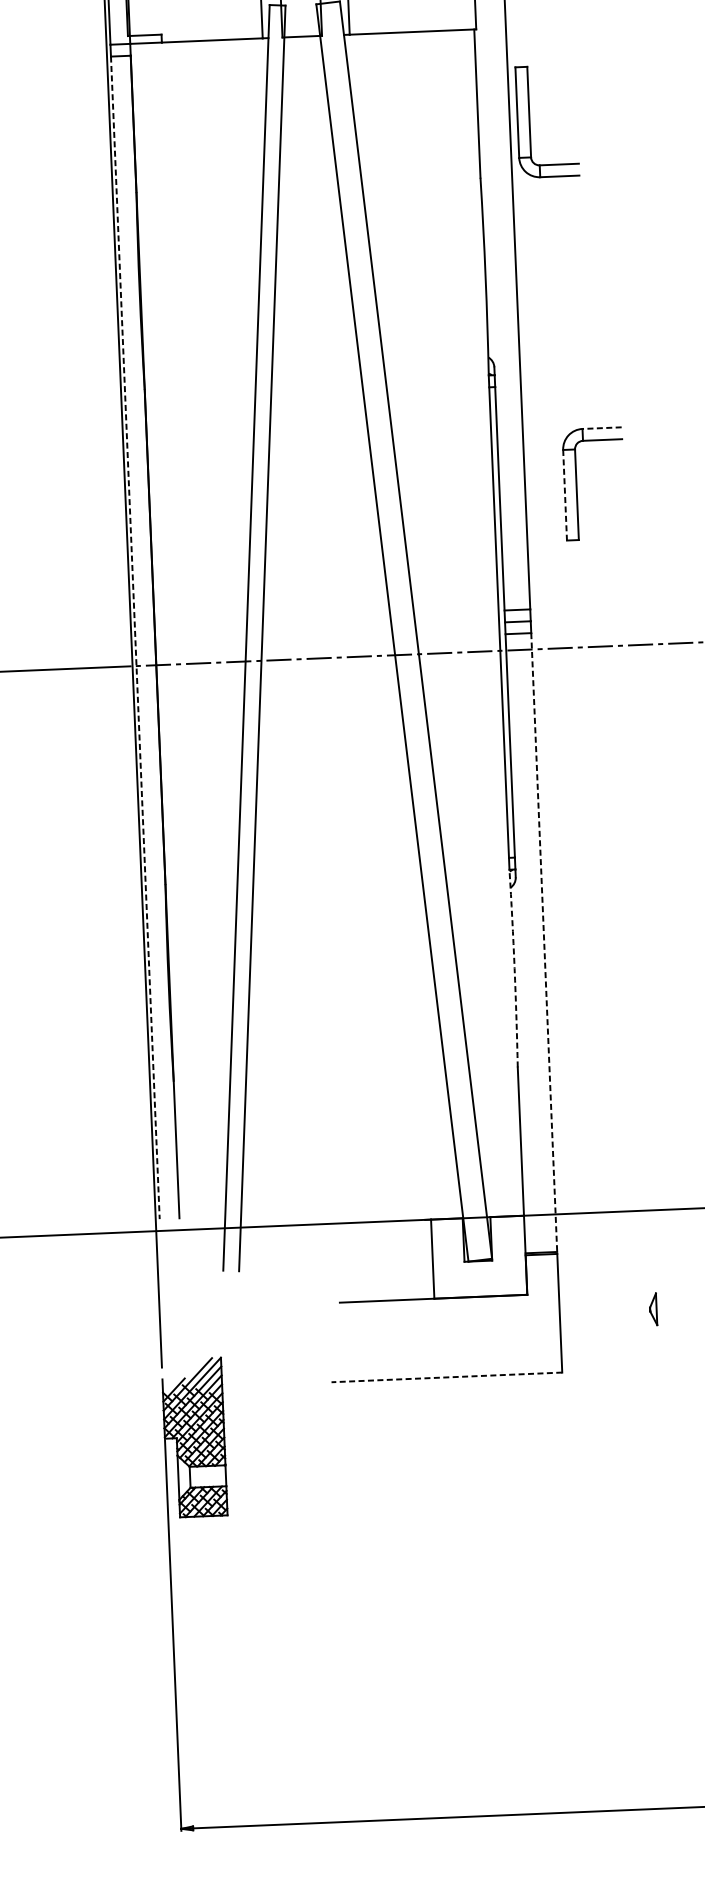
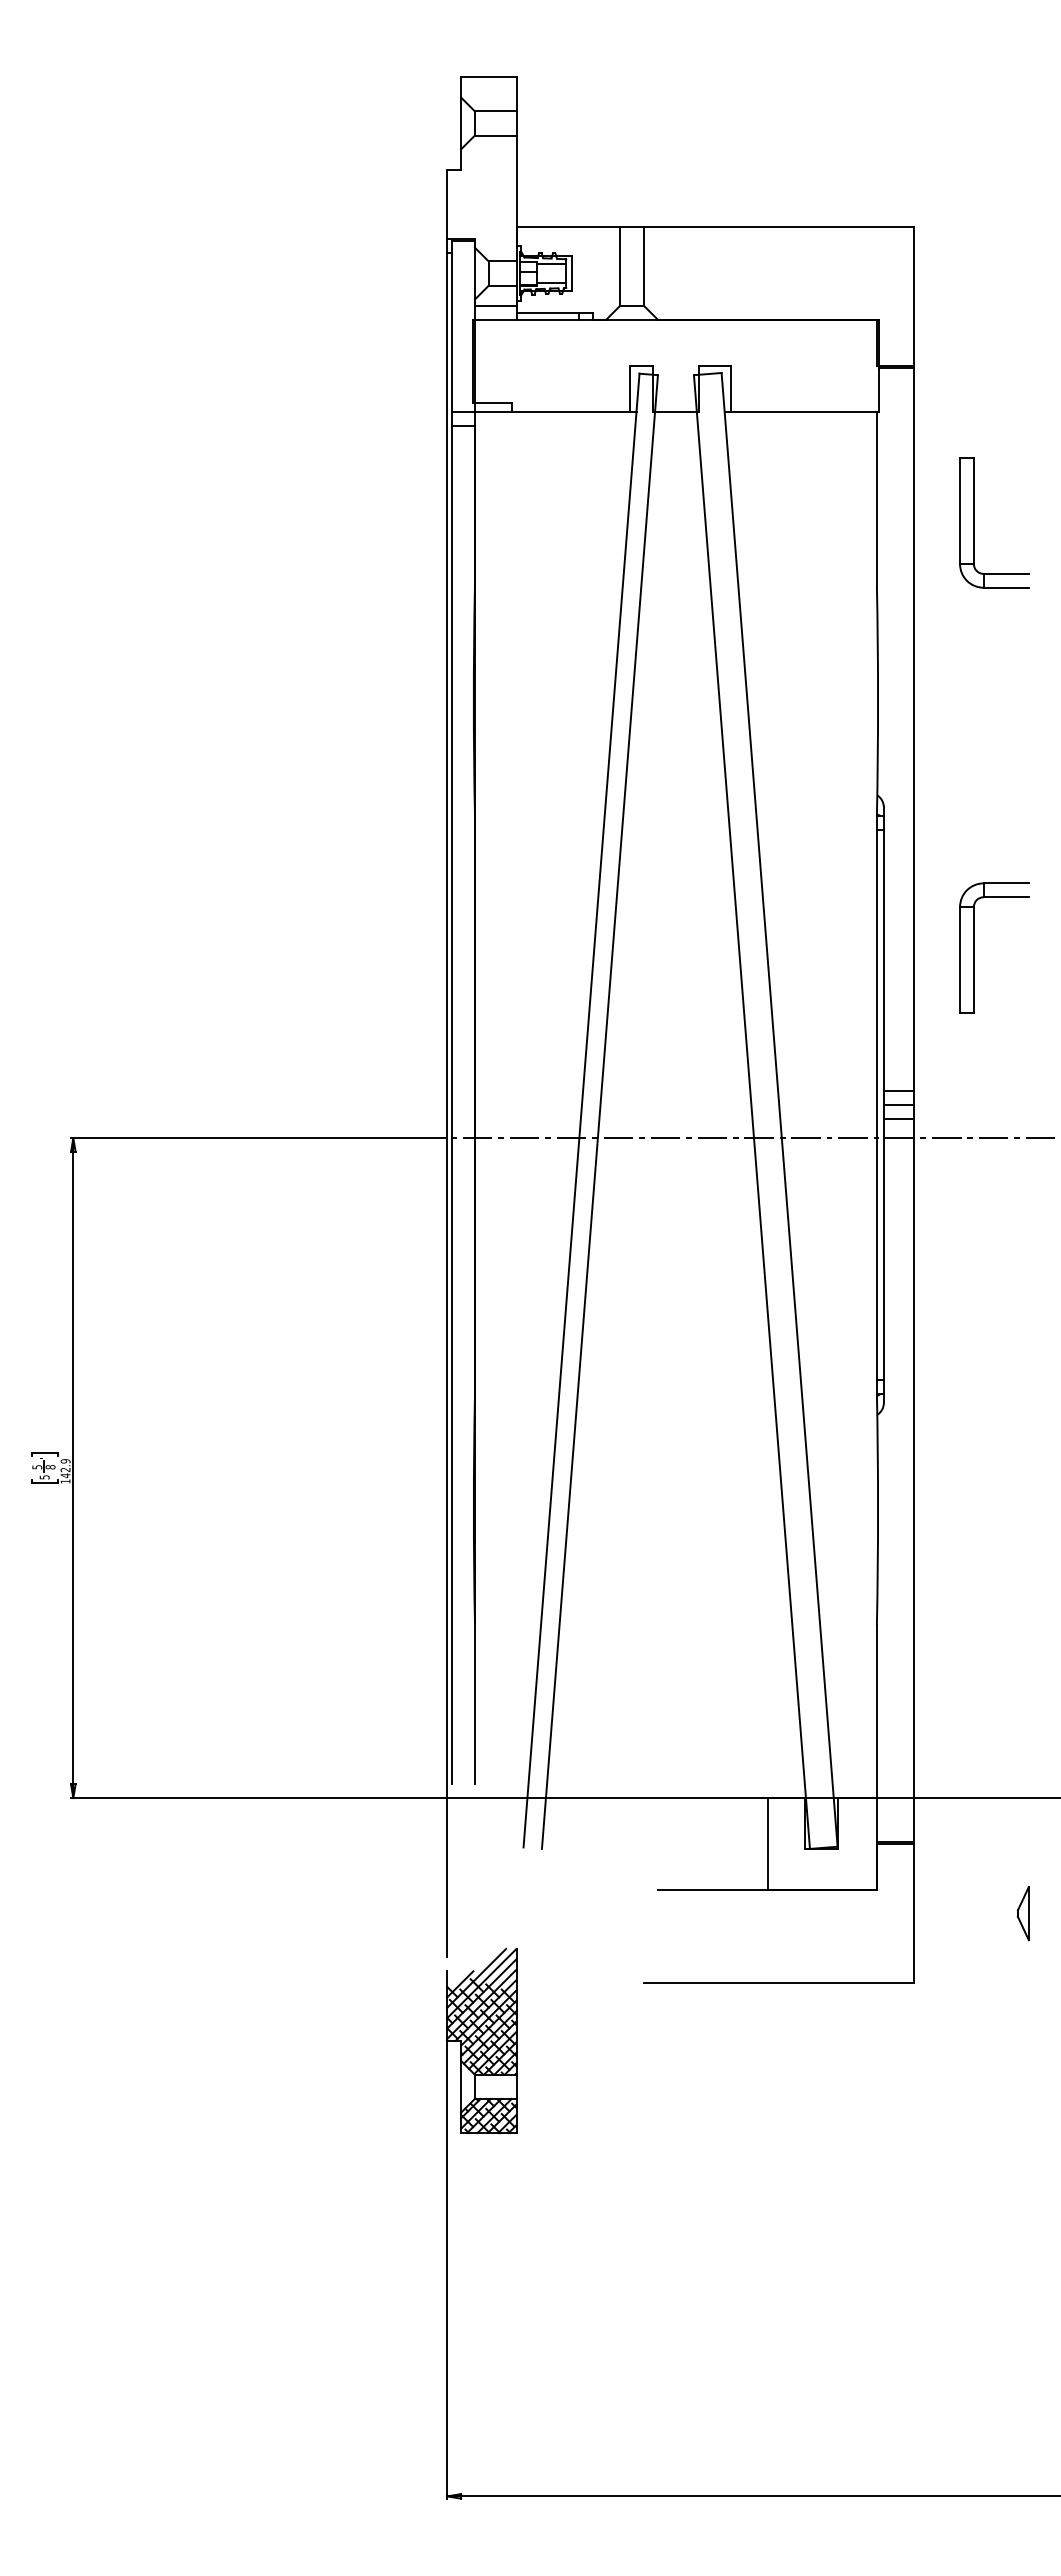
part: (530, 121) -> (974, 522), moved
line: (602, 428) -> (1006, 883), dashed -> solid
line: (565, 494) -> (960, 959), dashed -> solid
line: (135, 638) -> (451, 1105), dashed -> solid
line: (543, 943) -> (913, 1481), dashed -> solid
arc: (515, 968) -> (878, 1509), dashed -> solid
part: (652, 1309) -> (1022, 1913), size x1.43
line: (447, 1377) -> (779, 1982), dashed -> solid

